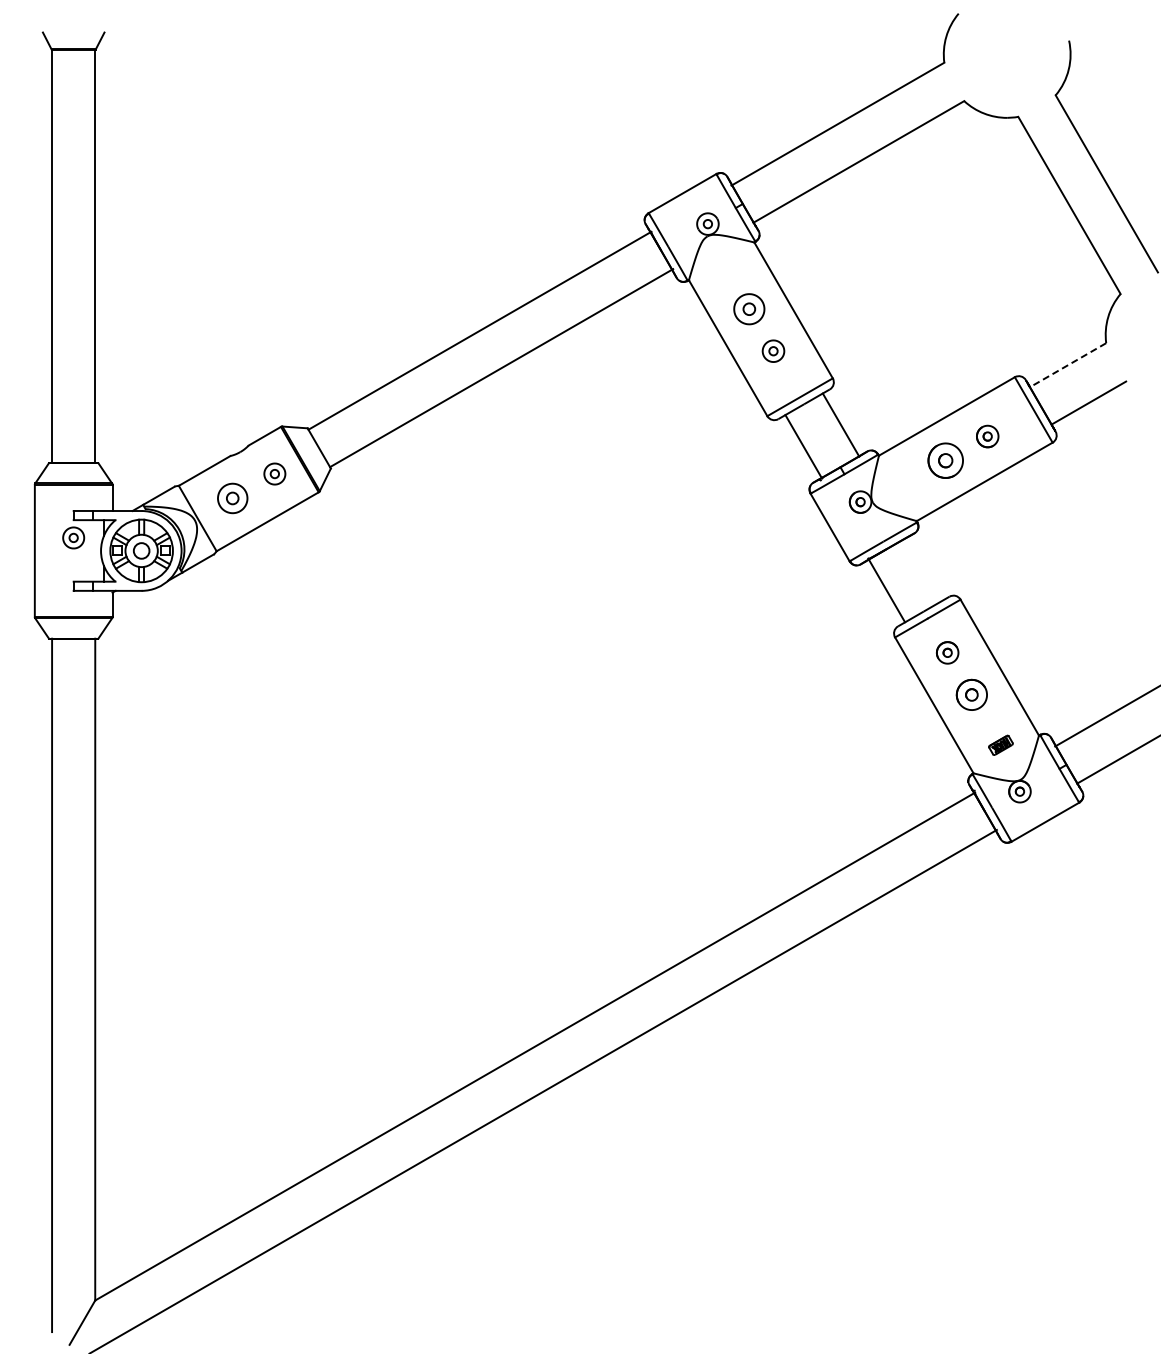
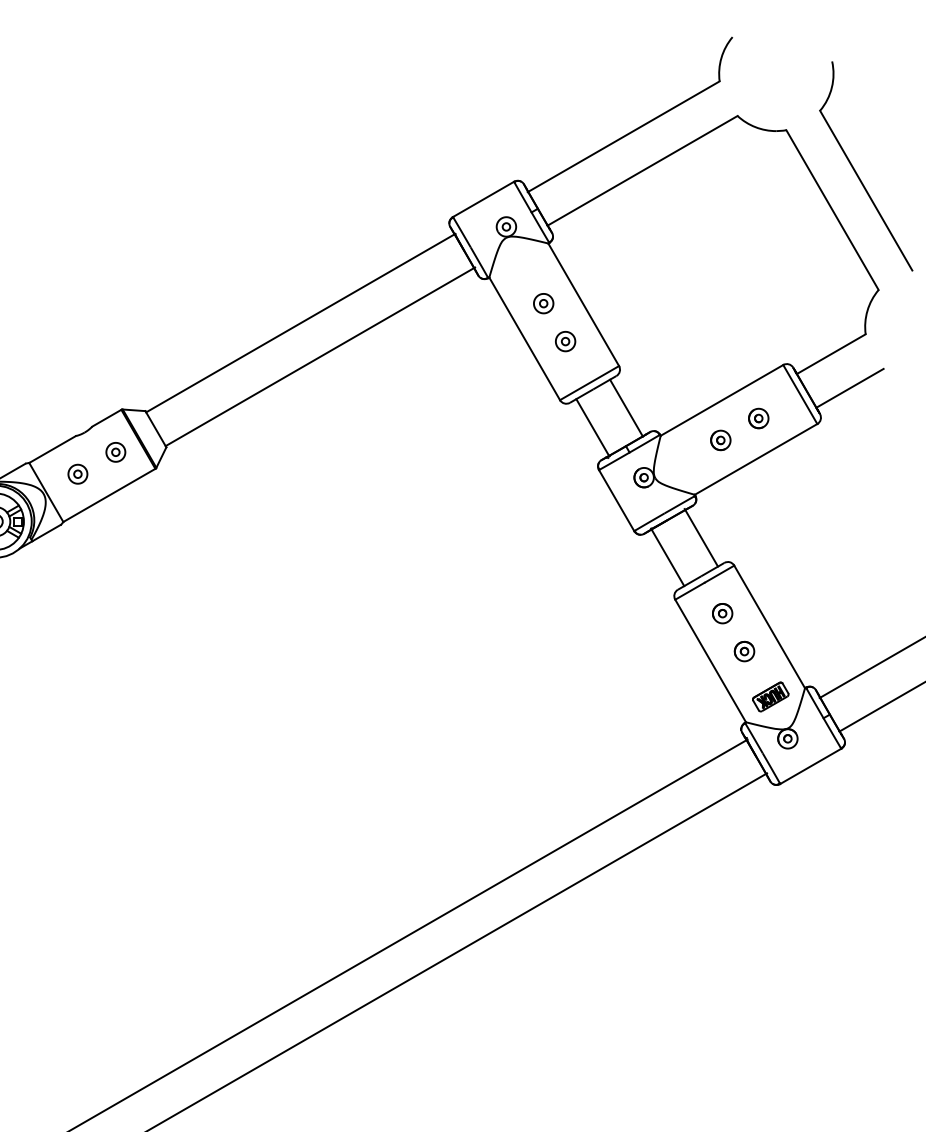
part: (748, 308) -> (543, 303), size x0.71
line: (1067, 365) -> (830, 354), dashed -> solid
part: (945, 460) -> (720, 440), size x0.62
part: (232, 497) -> (77, 473), size x0.71
line: (923, 568) -> (700, 537), added
part: (971, 694) -> (744, 651), size x0.71
part: (1000, 745) -> (770, 697), size x1.67

